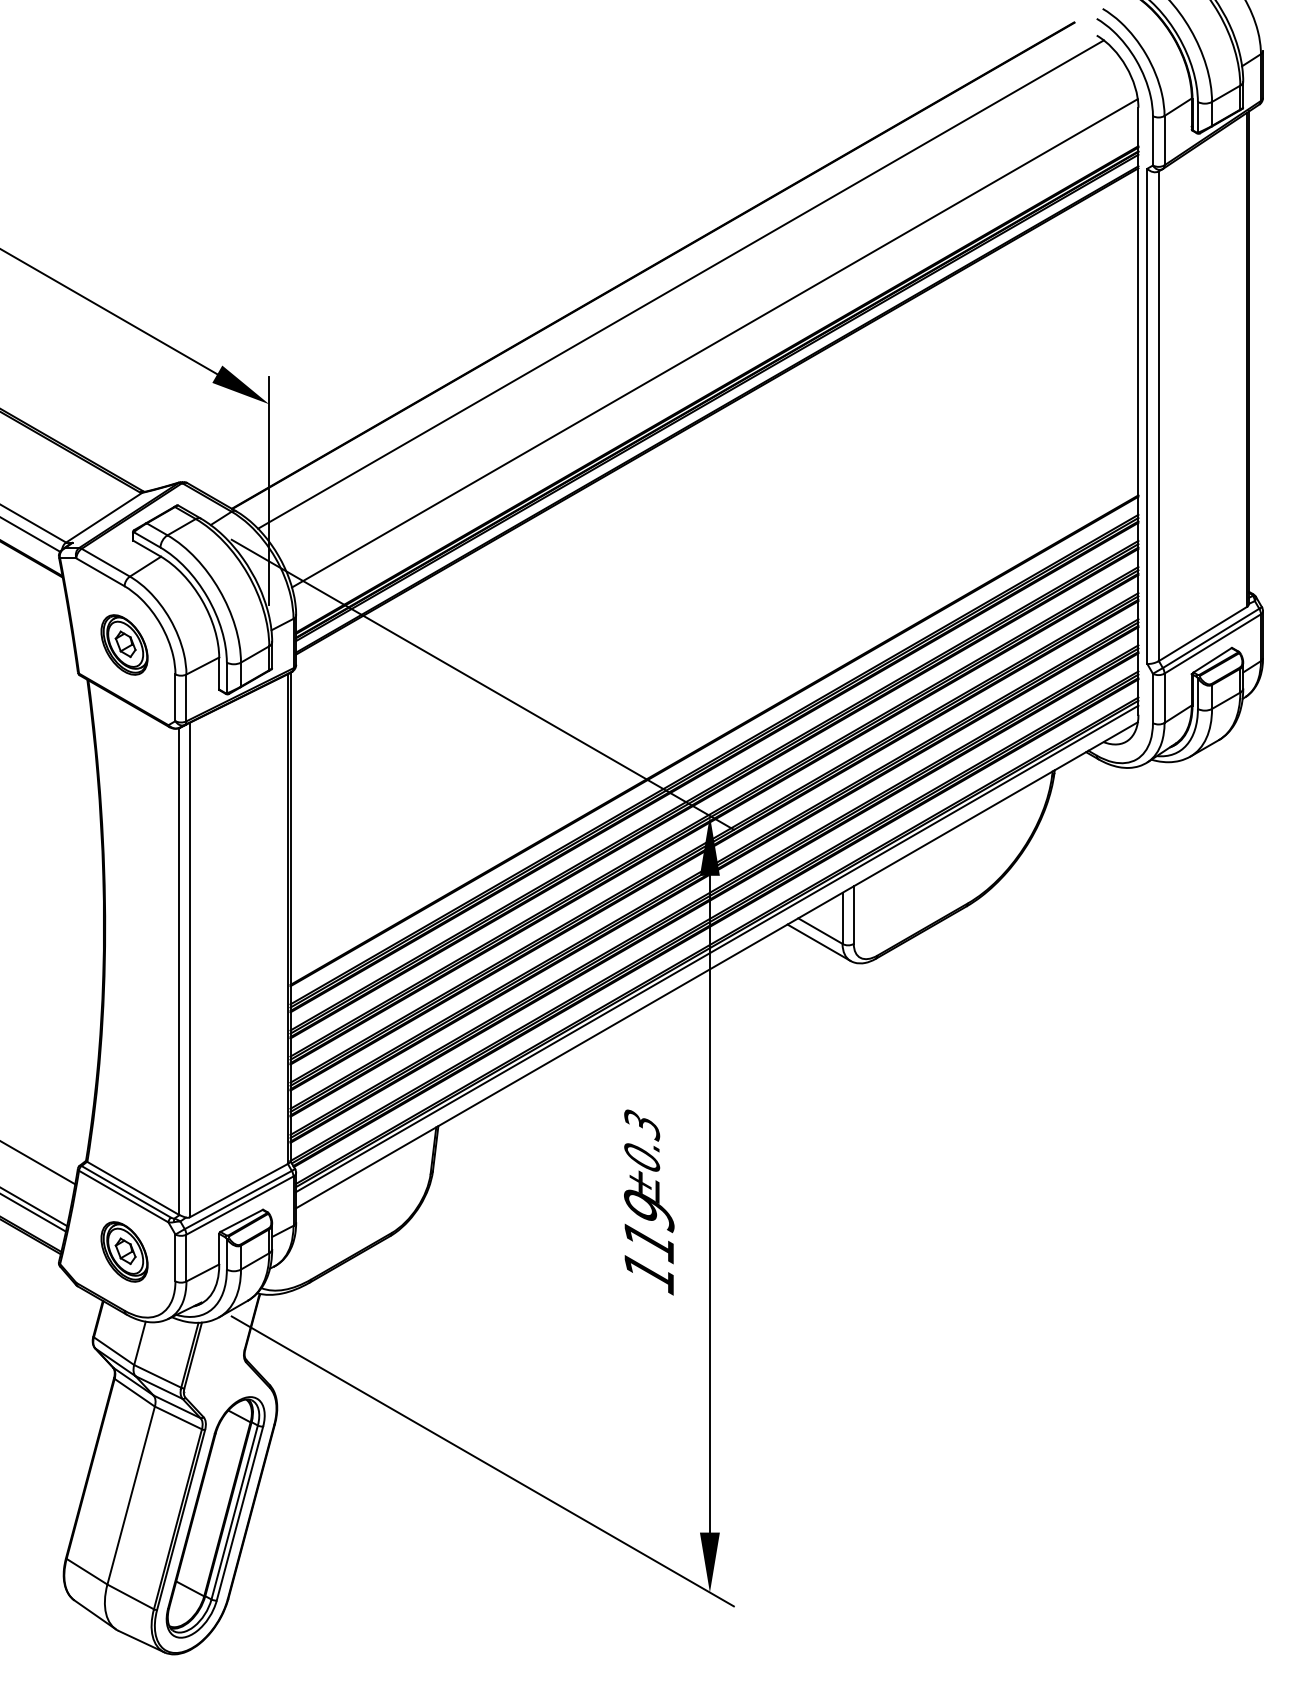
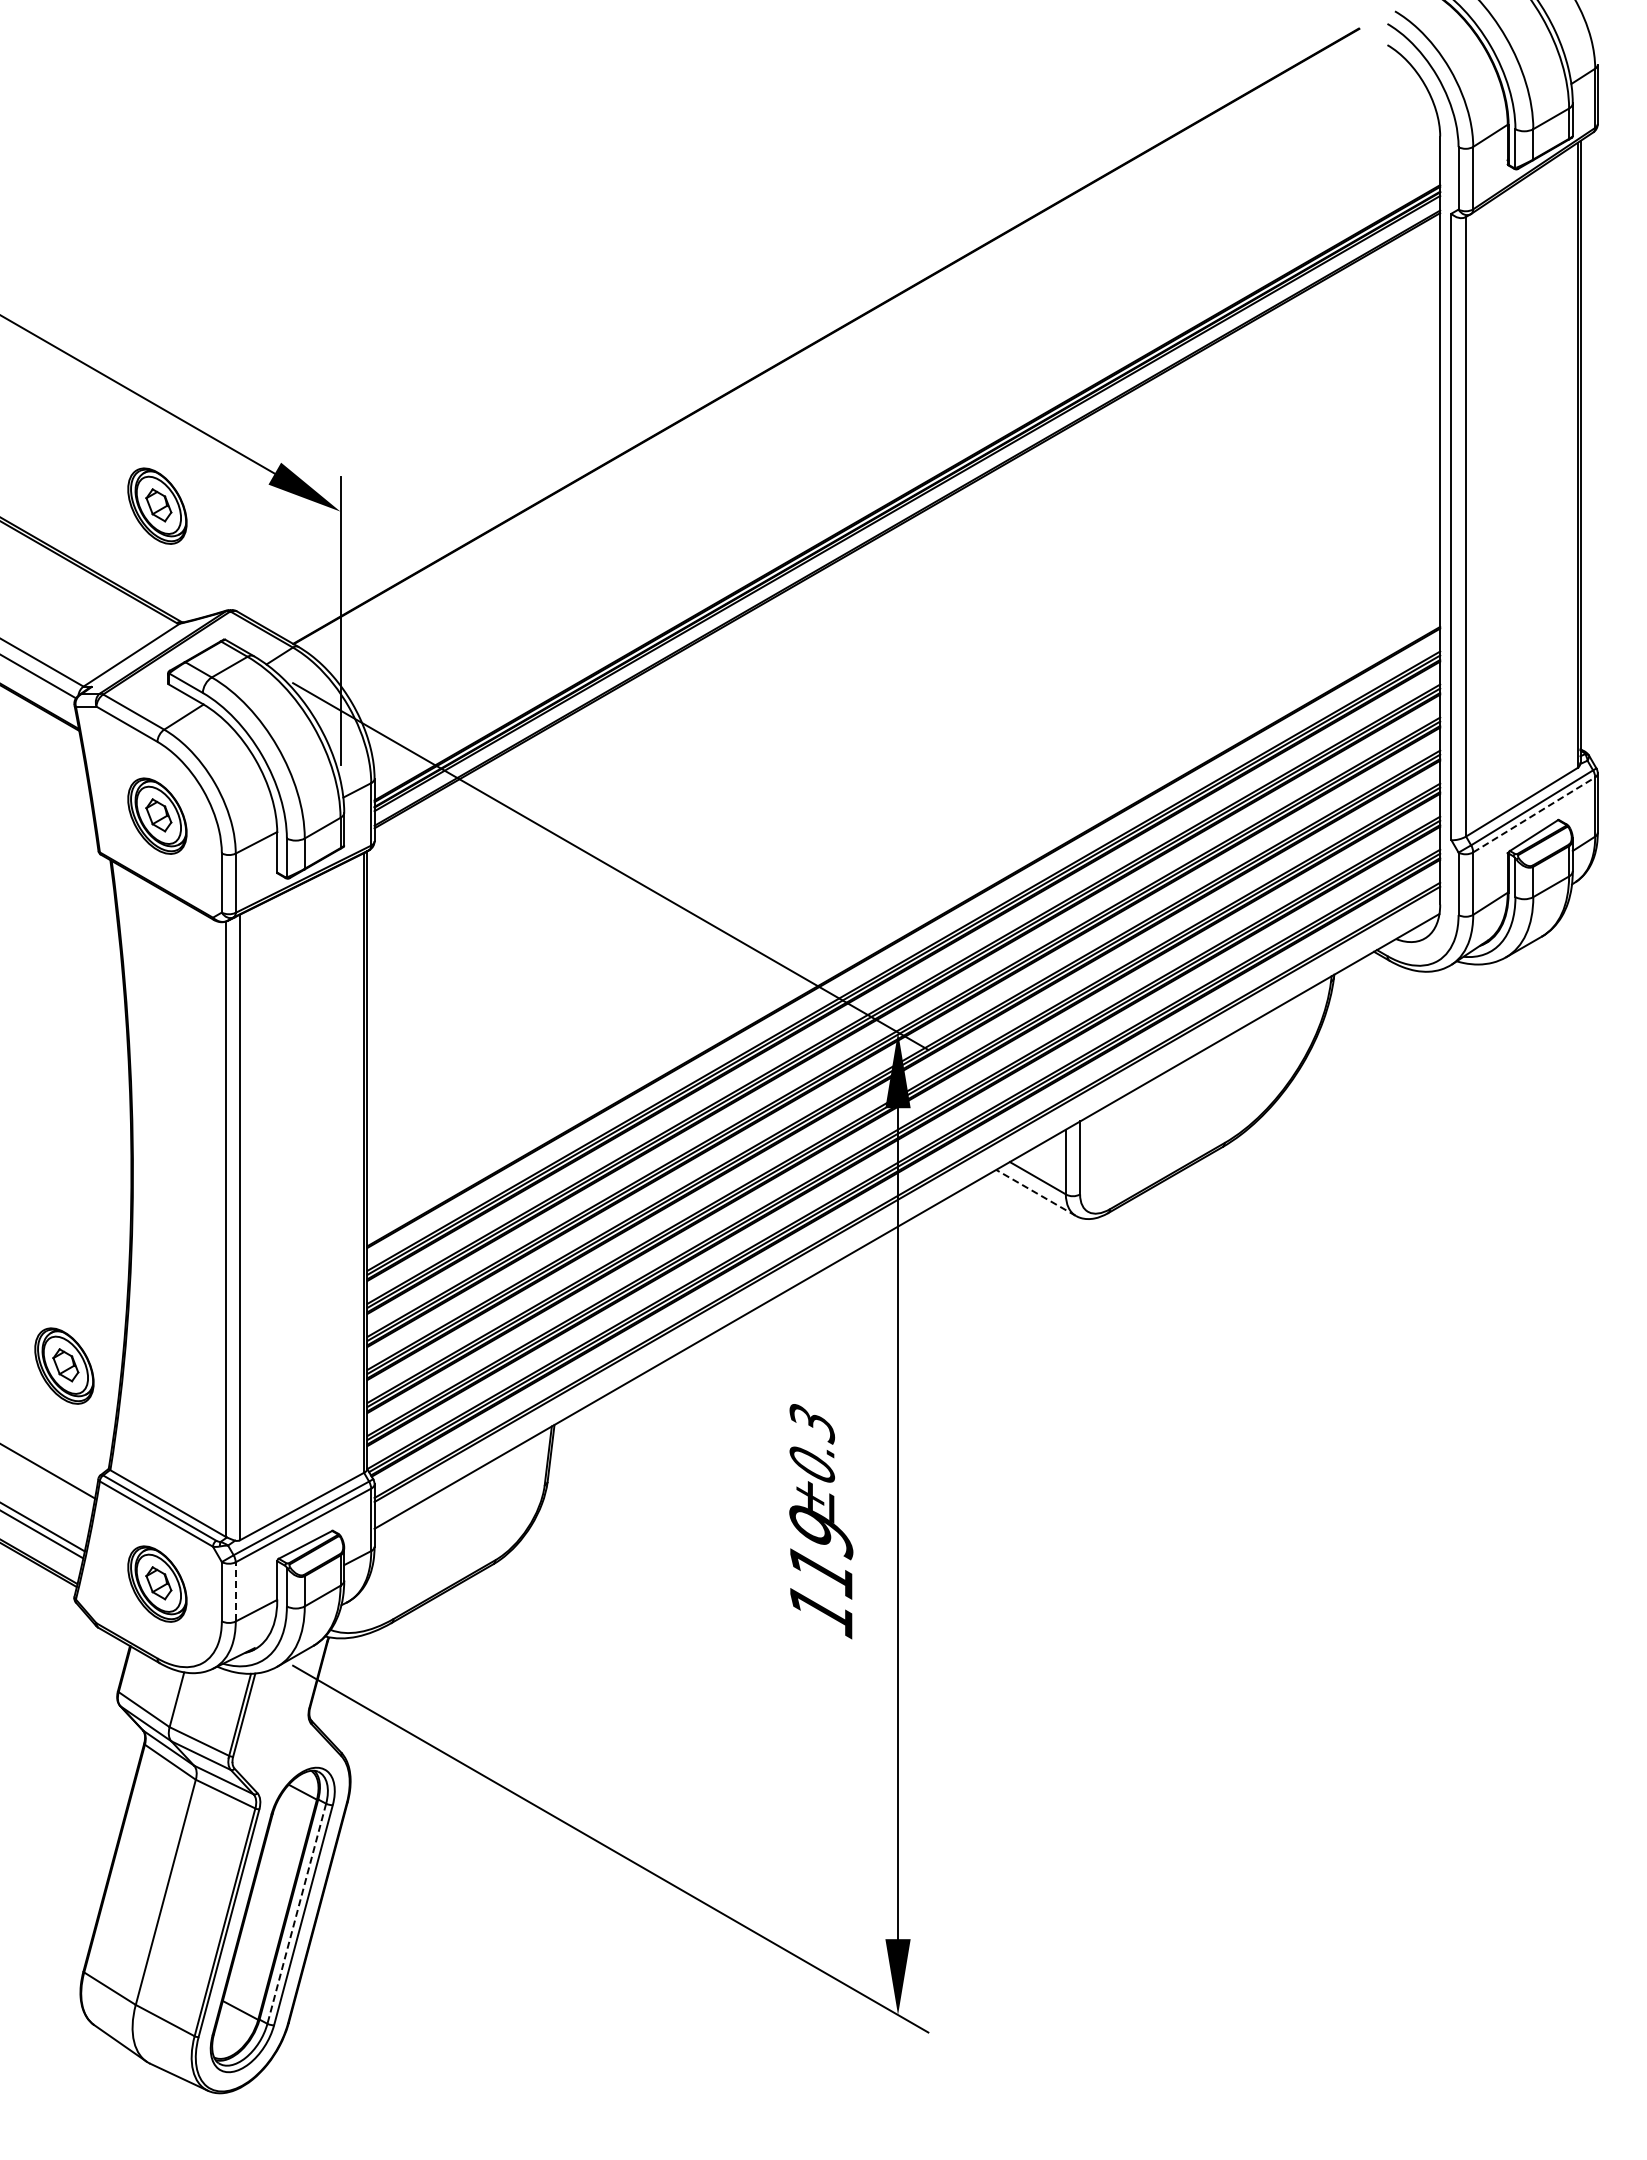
line: (681, 284) -> (861, 360), removed
line: (715, 343) -> (904, 434), removed
part: (124, 399) -> (157, 505), added
line: (1212, 643) -> (1534, 814), solid -> dashed
line: (819, 942) -> (1036, 1192), solid -> dashed
line: (717, 948) -> (907, 1200), removed
part: (51, 1079) -> (64, 1365), added
line: (186, 1257) -> (235, 1591), solid -> dashed
line: (234, 1512) -> (296, 1913), solid -> dashed

